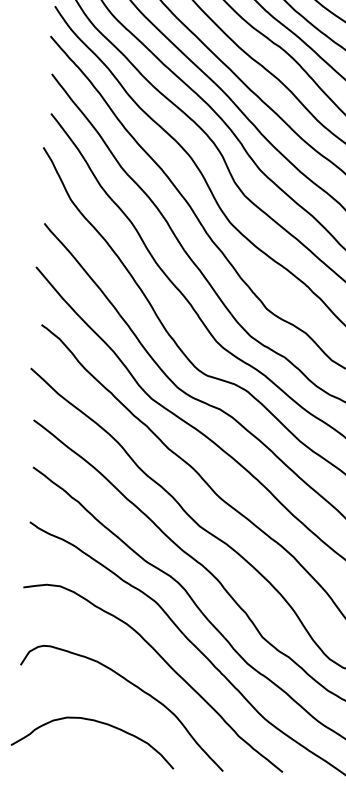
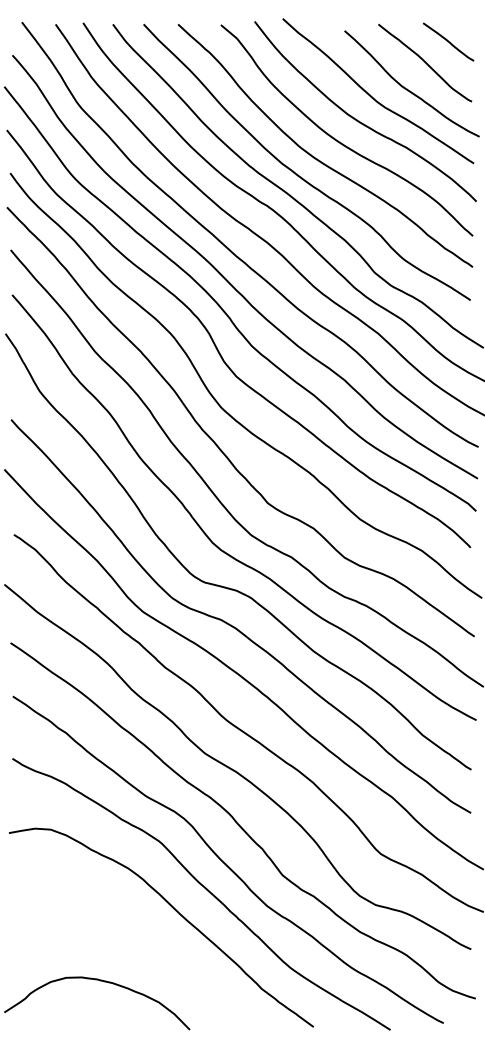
curve: (134, 686) -> (140, 938), removed

